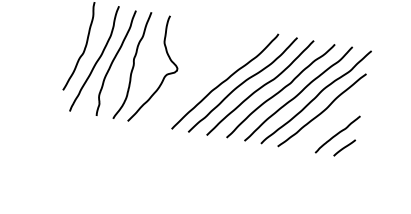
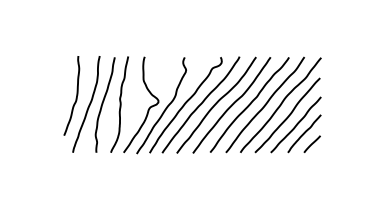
part: (200, 78) -> (179, 105), added
curve: (329, 122) -> (295, 124), added

